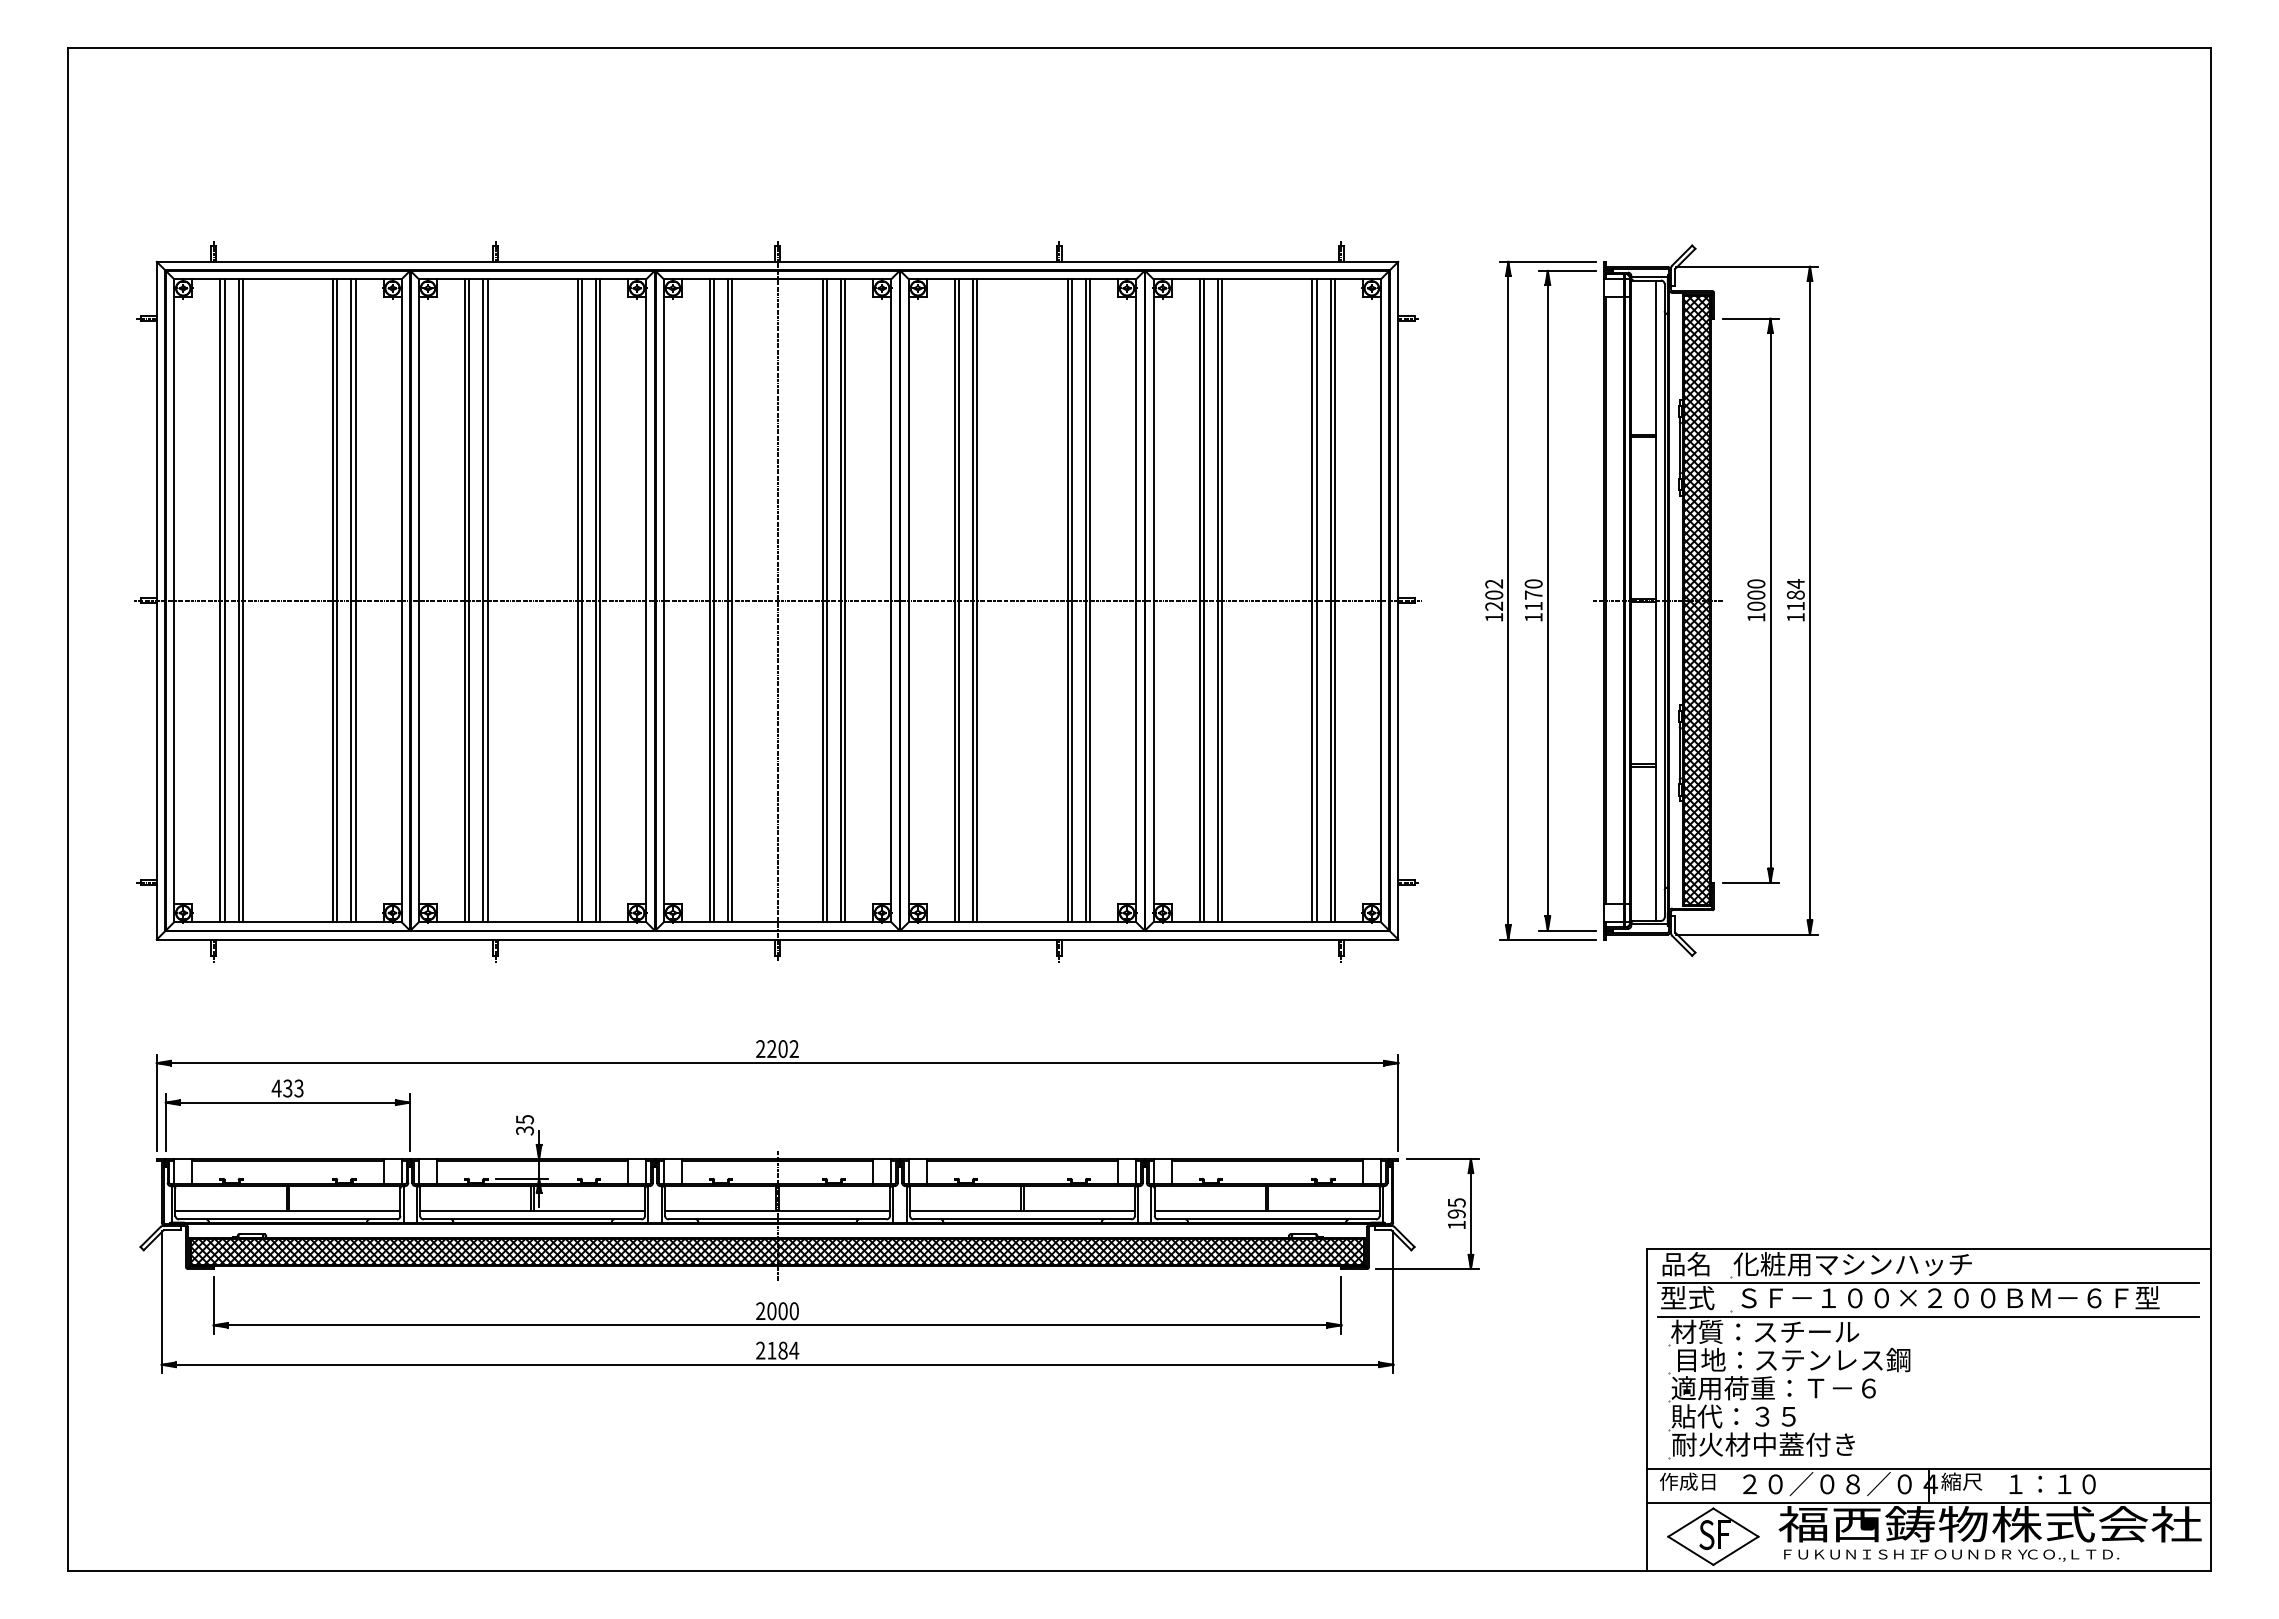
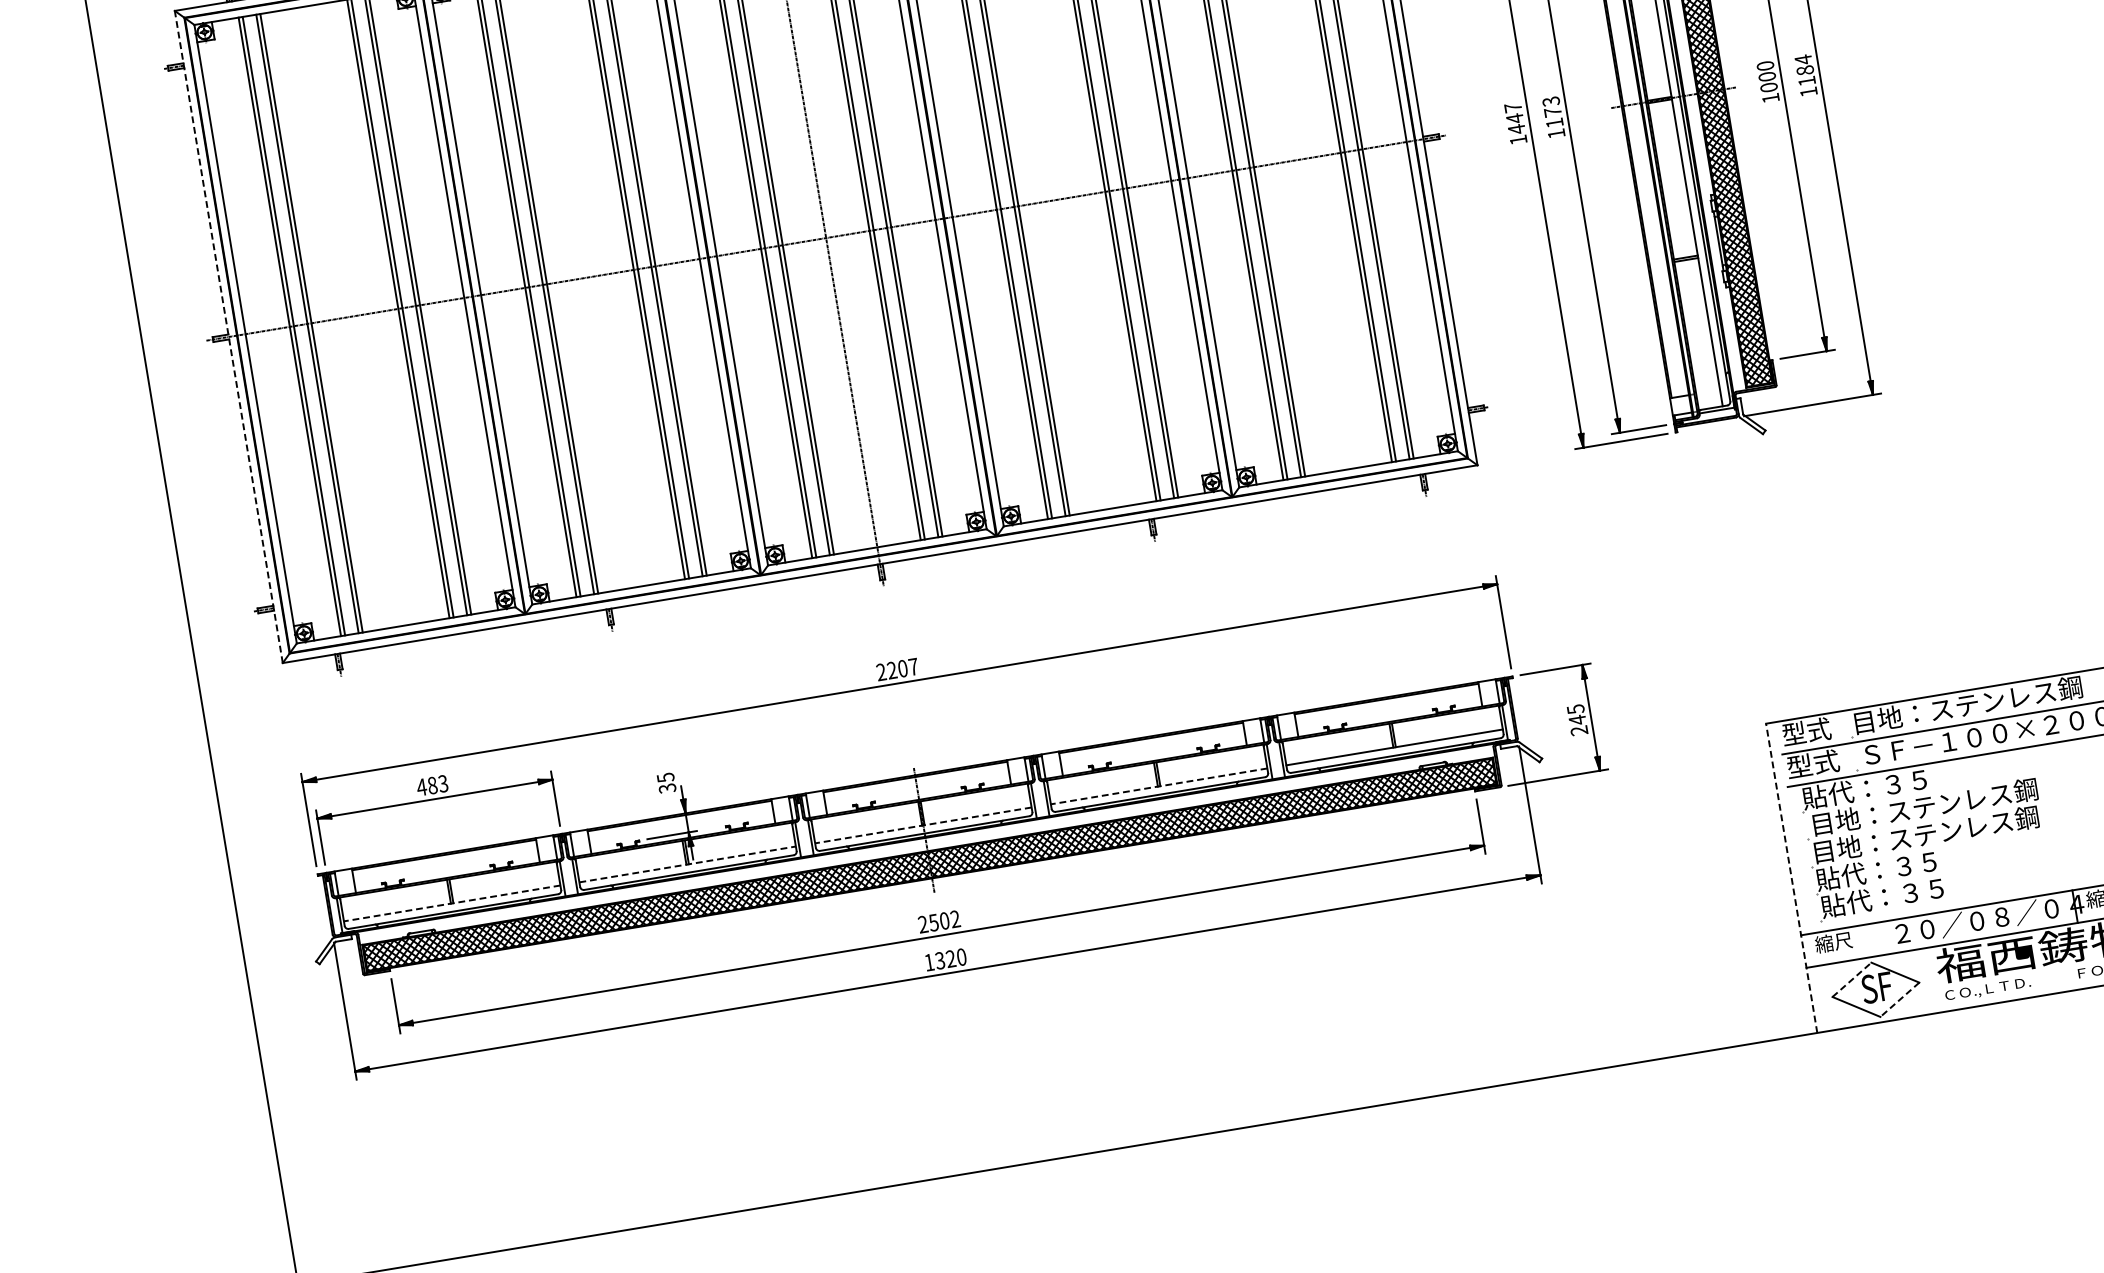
text: (1533, 583) -> (1550, 101), 1170 -> 1173
text: (1494, 595) -> (1515, 118), 1202 -> 1447
line: (156, 600) -> (228, 336), solid -> dashed
text: (793, 1048) -> (912, 666), 2202 -> 2207
text: (287, 1088) -> (432, 785), 433 -> 483
line: (287, 1211) -> (451, 903), solid -> dashed
line: (533, 1211) -> (688, 864), solid -> dashed
line: (777, 1211) -> (923, 825), solid -> dashed
line: (1022, 1211) -> (1159, 786), solid -> dashed
text: (1456, 1219) -> (1578, 725), 195 -> 245
text: (1686, 1264) -> (1806, 732), 品名 -> 型式
text: (1852, 1264) -> (1966, 705), 化粧用マシンハッチ -> 目地：ステンレス鋼
text: (782, 1311) -> (944, 921), 2000 -> 2502
text: (1765, 1331) -> (1893, 783), 材質：スチール -> 貼代：３５
text: (777, 1350) -> (945, 959), 2184 -> 1320
text: (1788, 1388) -> (1924, 835), 適用荷重：Ｔ－６ -> 目地：ステンレス鋼
line: (1646, 1409) -> (1791, 878), solid -> dashed
text: (1763, 1444) -> (1909, 893), 耐火材中蓋付き -> 貼代：３５
text: (1687, 1481) -> (1842, 940), 作成日 -> 縮尺
line: (1690, 1522) -> (1851, 979), solid -> dashed
line: (1735, 1550) -> (1899, 999), solid -> dashed
text: (1850, 1555) -> (2010, 986), ＦＵＫＵＮＩＳＨＩ -> ＣＯ.,ＬＴＤ.

